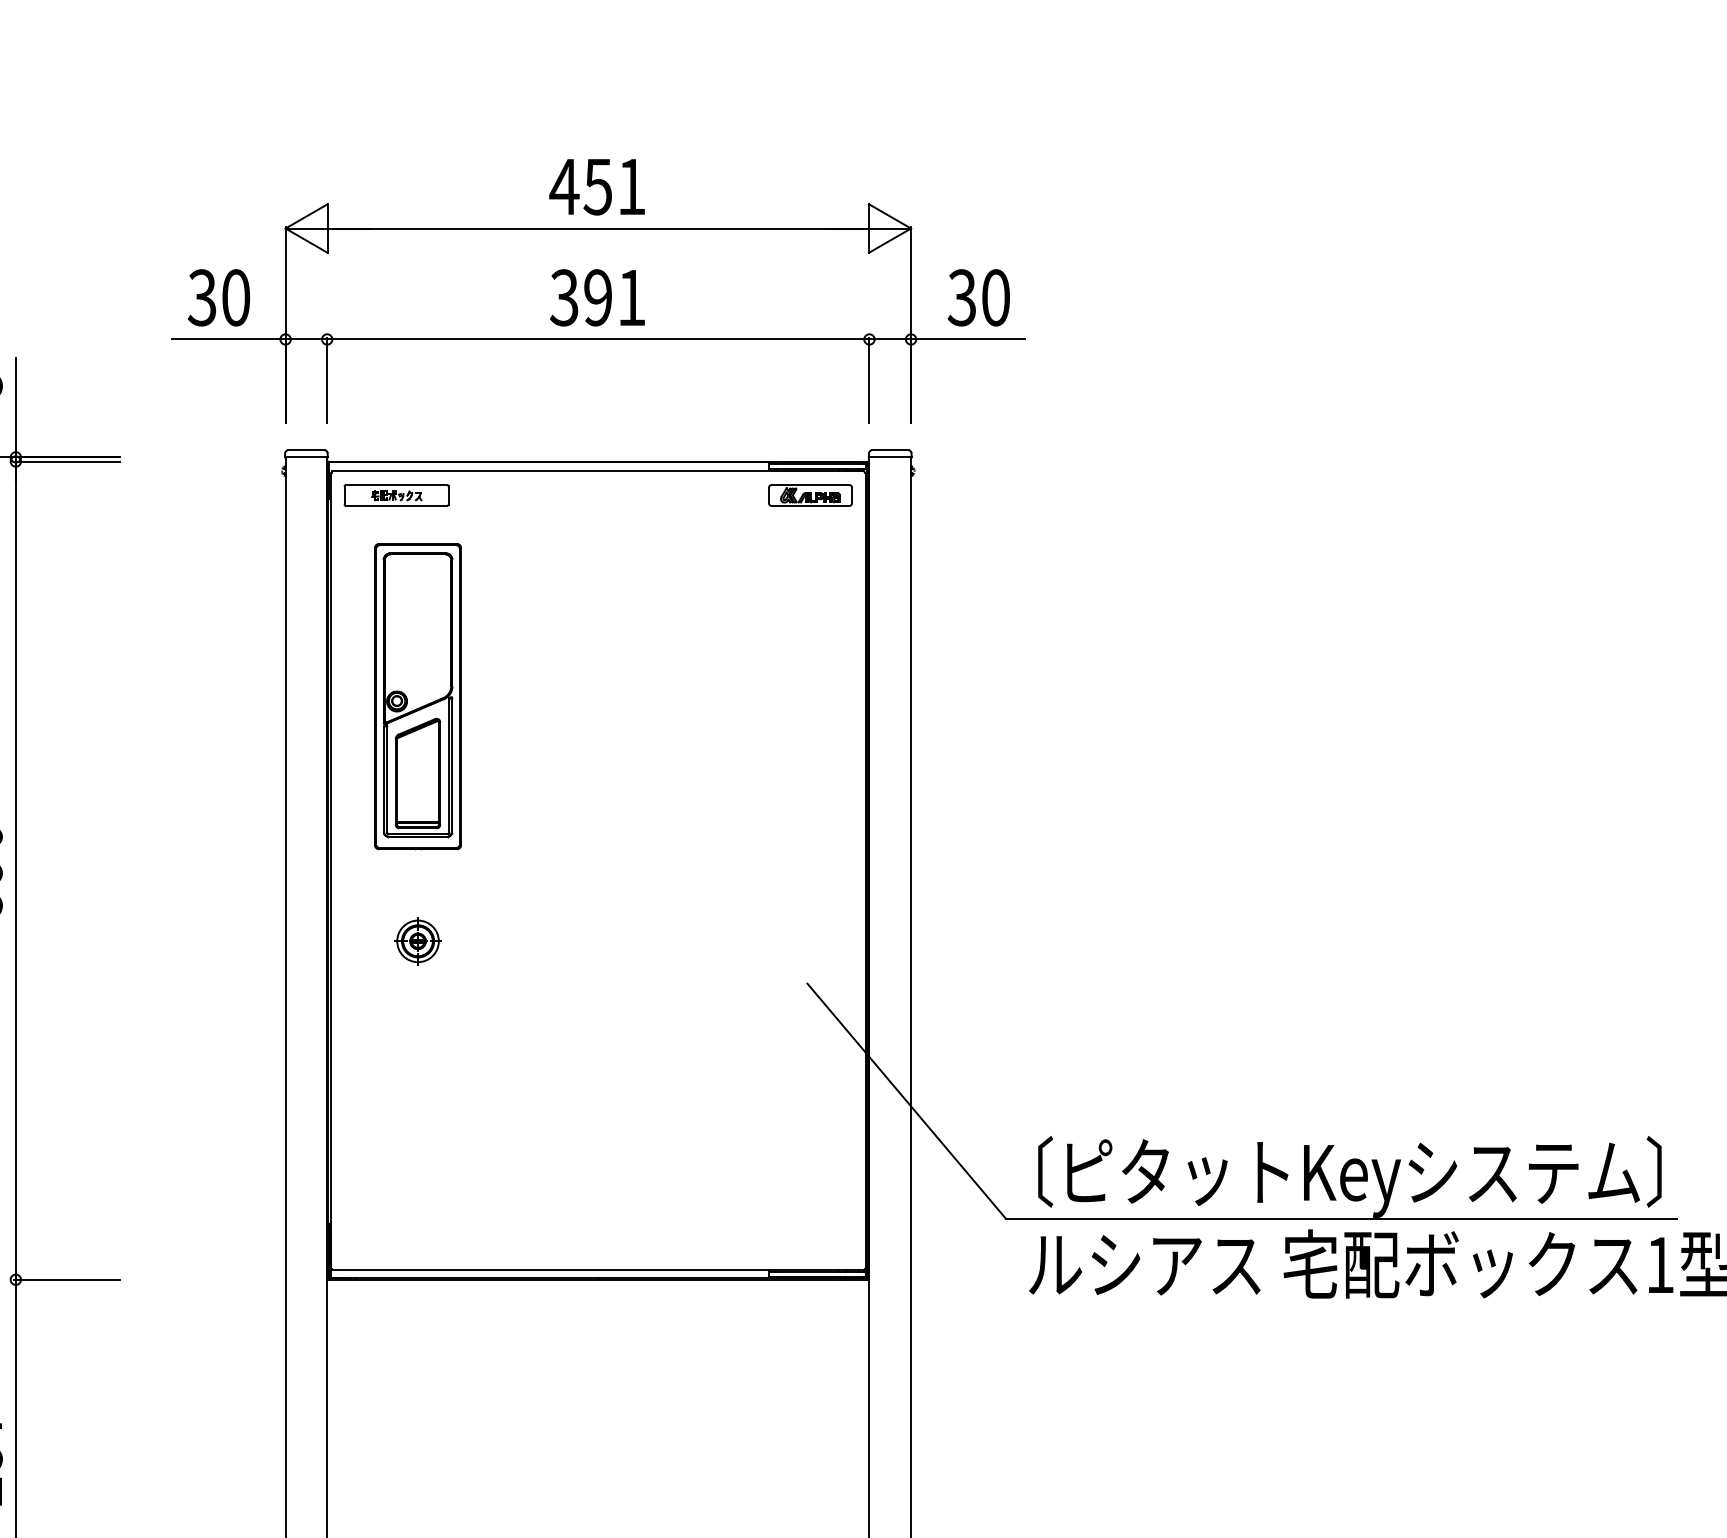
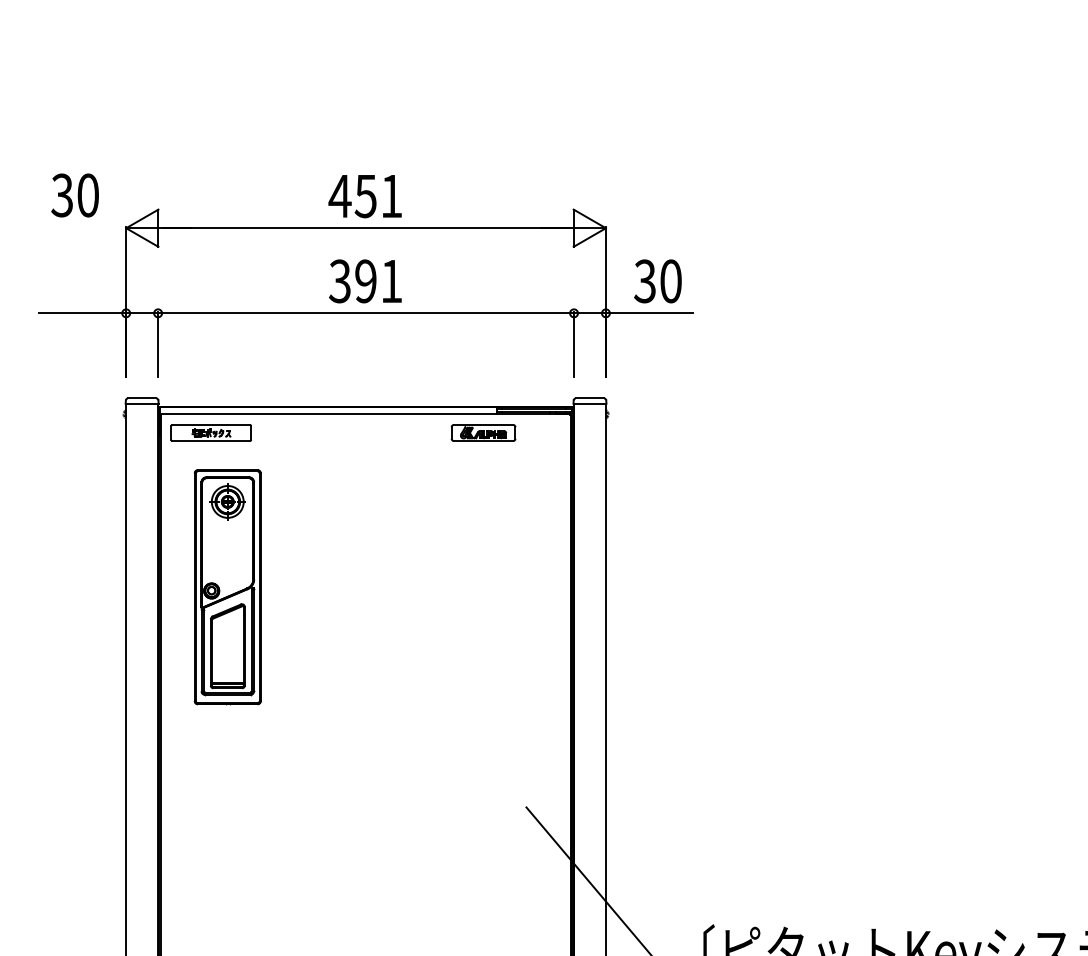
text: (219, 297) -> (75, 195), moved
part: (810, 495) -> (483, 432), moved
part: (417, 941) -> (227, 502), moved

